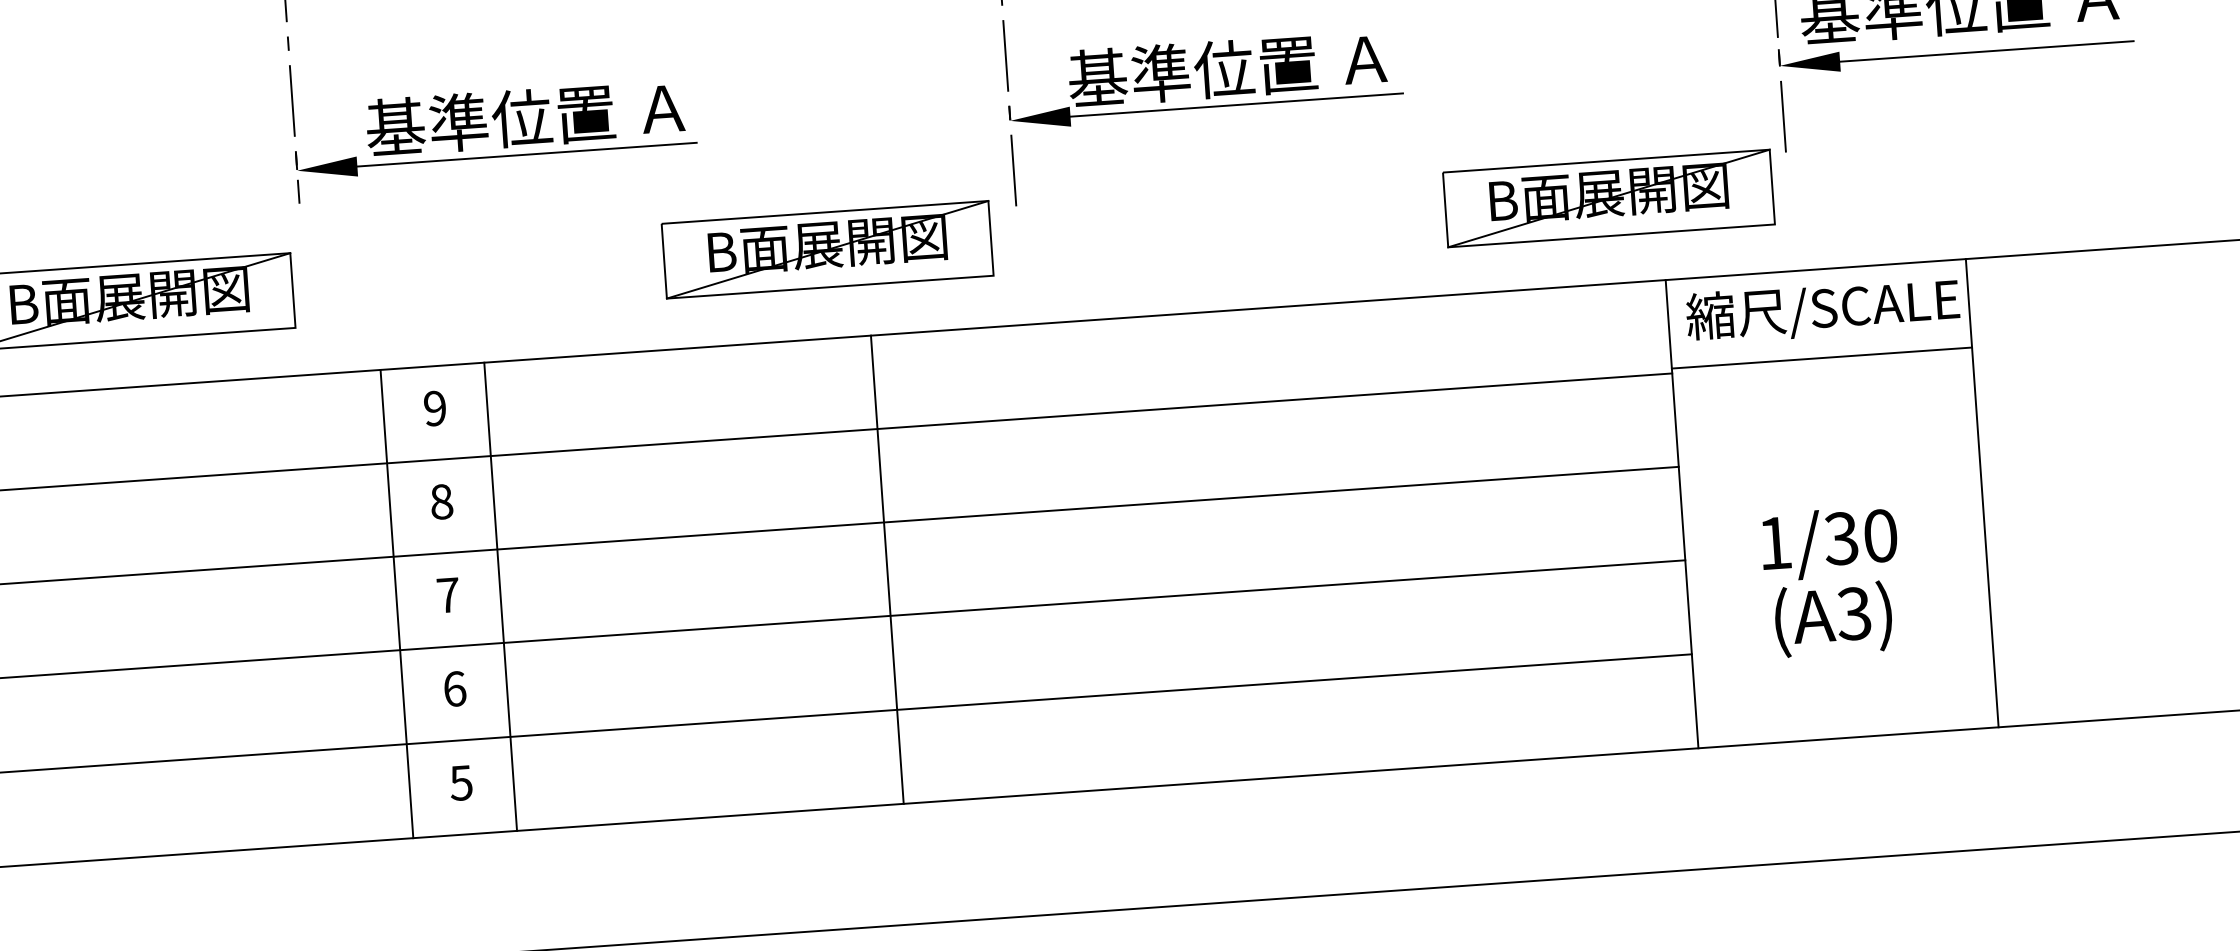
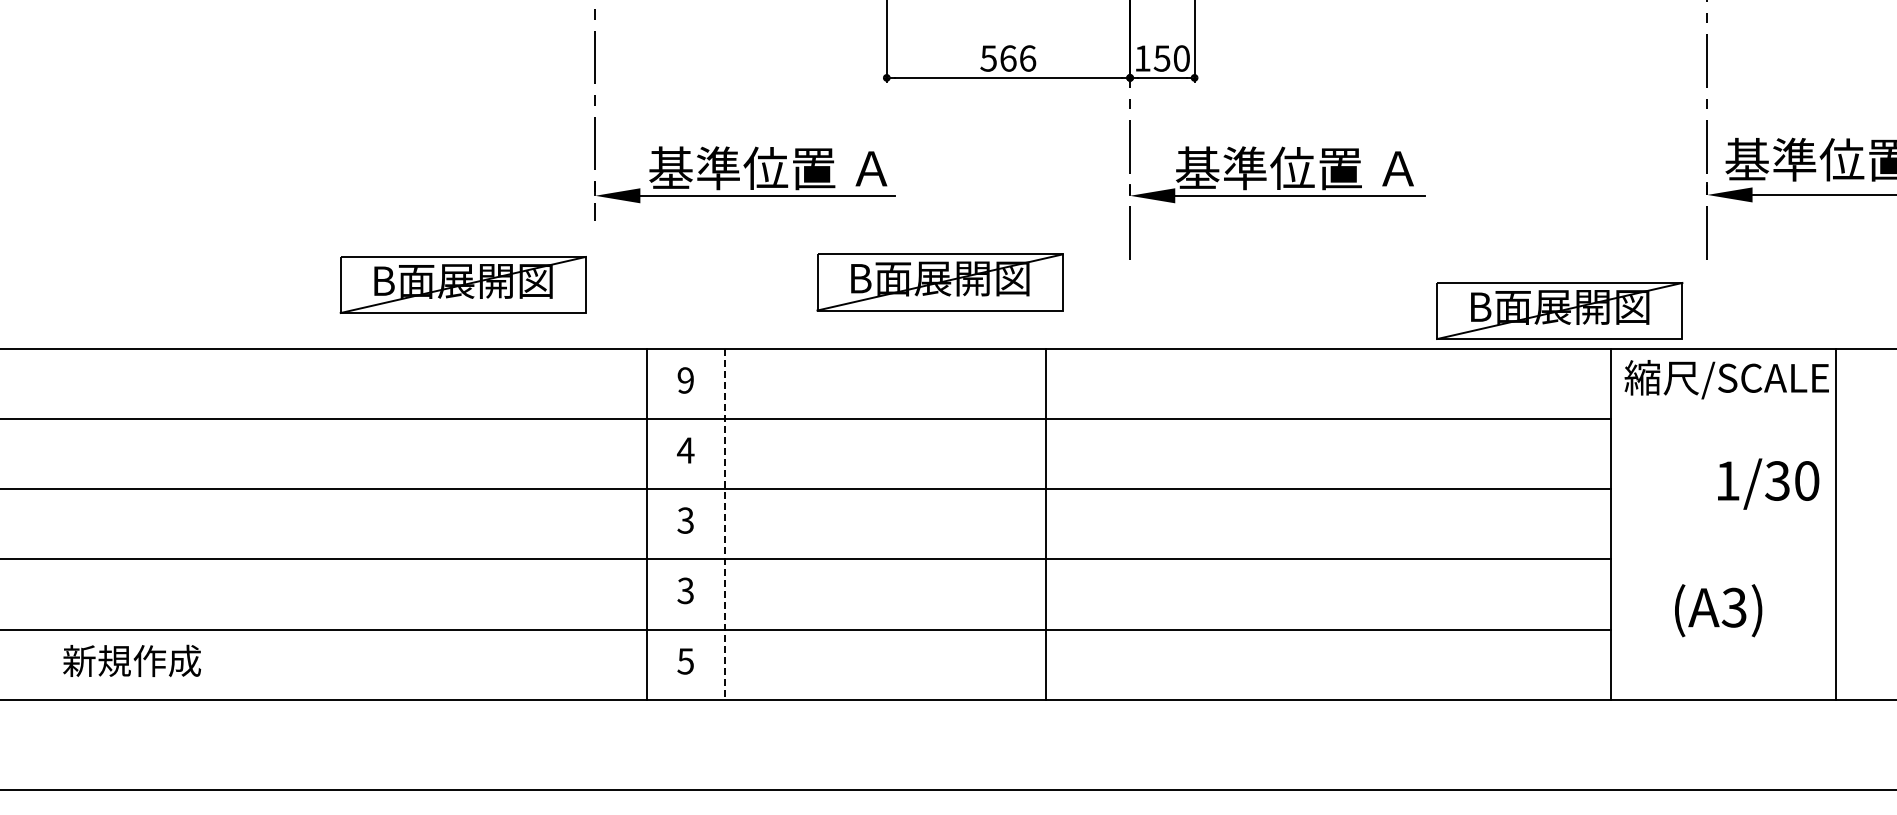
part: (1608, 197) -> (1559, 310), moved
part: (826, 249) -> (939, 282), moved
line: (1821, 358) -> (1723, 415), removed
text: (441, 501) -> (685, 450), 8 -> 4
text: (1829, 542) -> (1768, 483), moved
line: (886, 569) -> (1045, 524), moved
text: (447, 595) -> (685, 520), 7 -> 3
line: (500, 596) -> (724, 524), solid -> dashed
text: (454, 688) -> (685, 590), 6 -> 3

